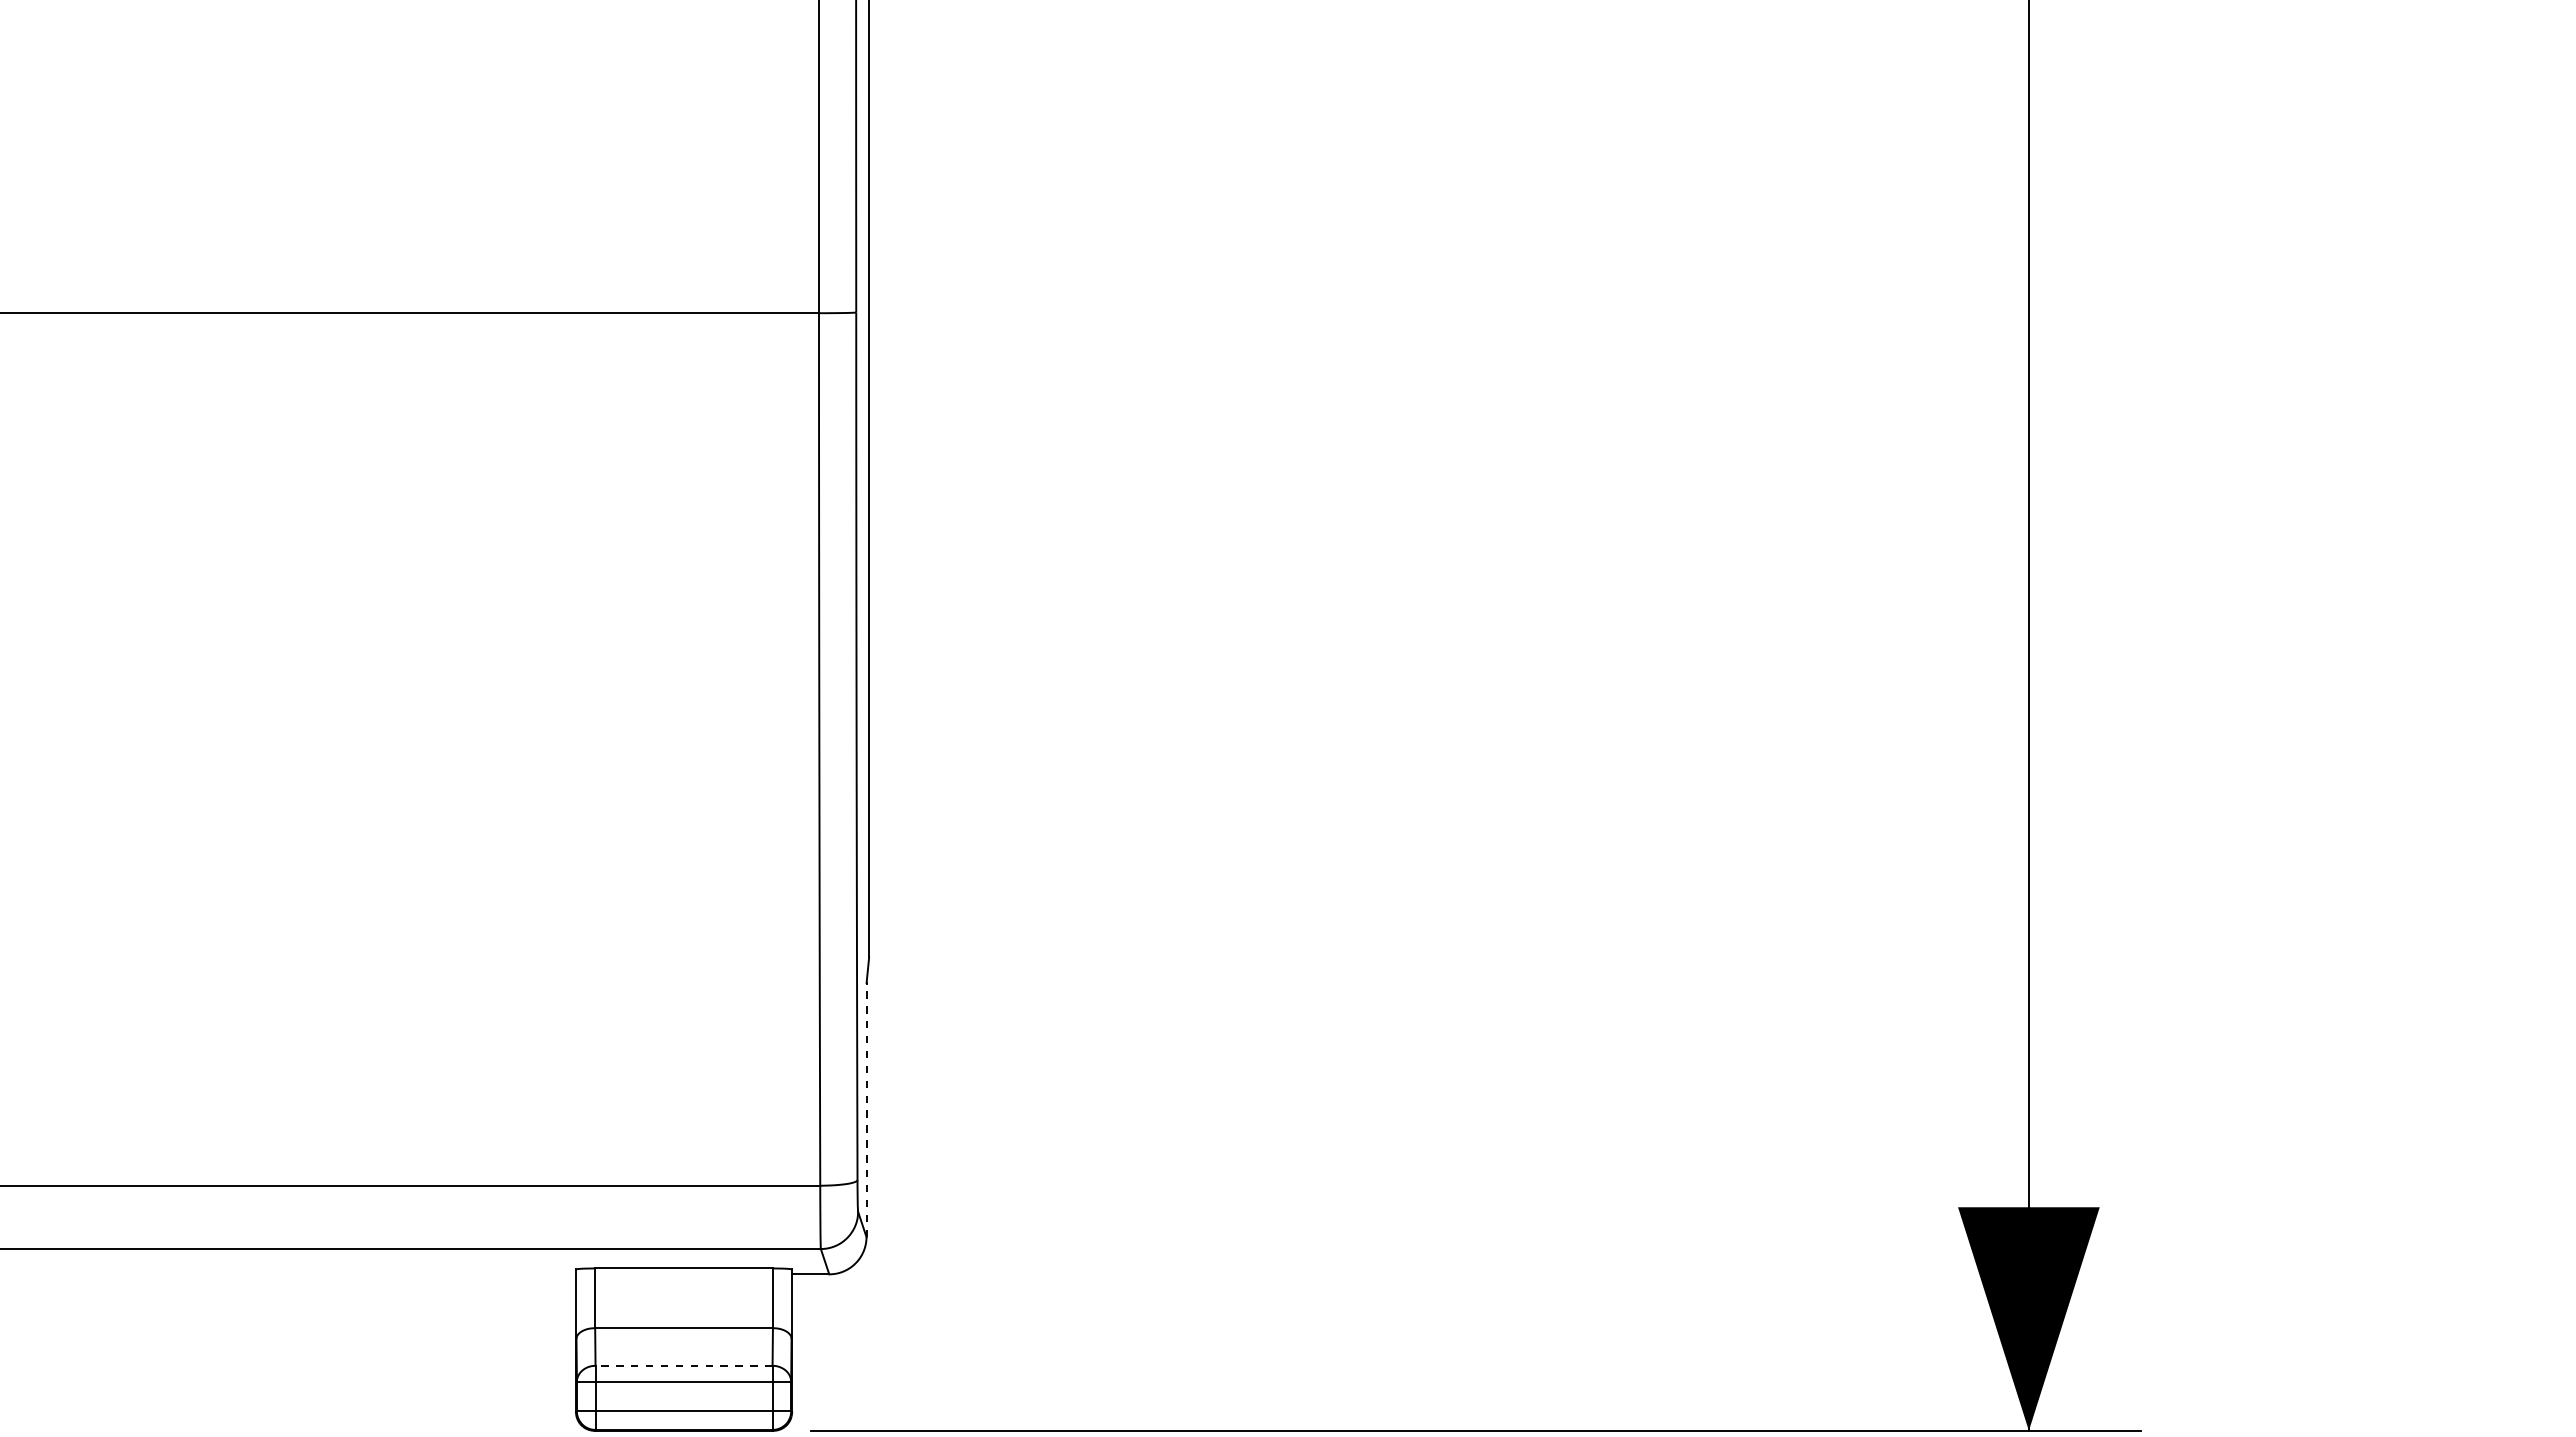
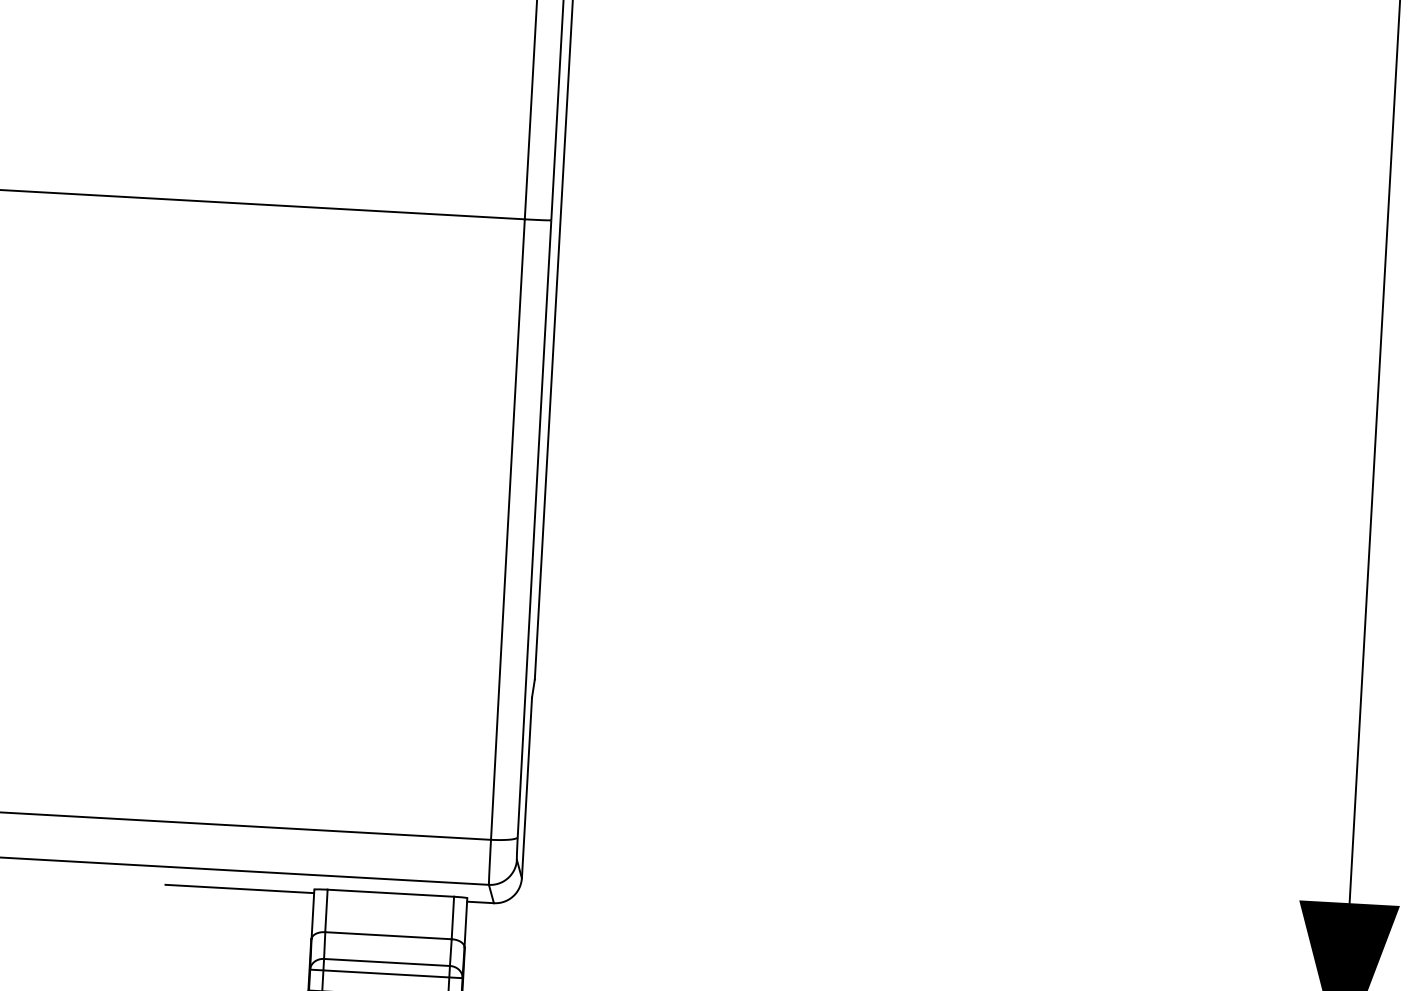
line: (866, 1110) -> (526, 788), dashed -> solid
line: (471, 1274) -> (239, 889), added
line: (684, 1365) -> (387, 962), dashed -> solid

